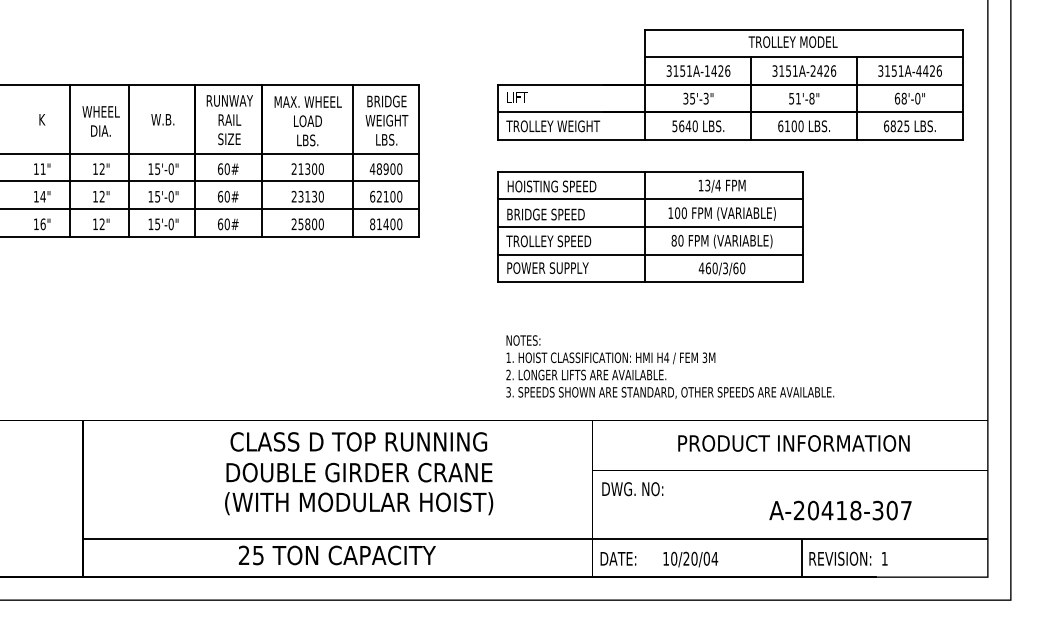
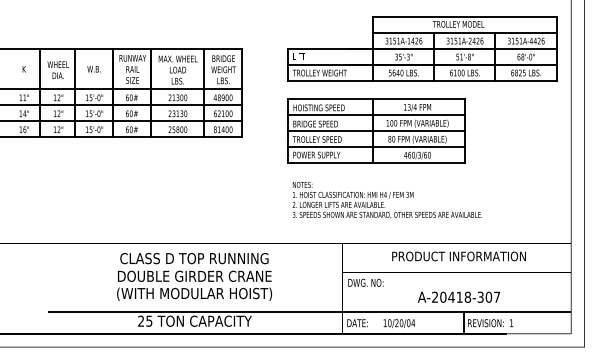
text: (670, 367) -> (387, 200), moved
text: (358, 472) -> (194, 276), moved
text: (839, 509) -> (458, 296), moved

